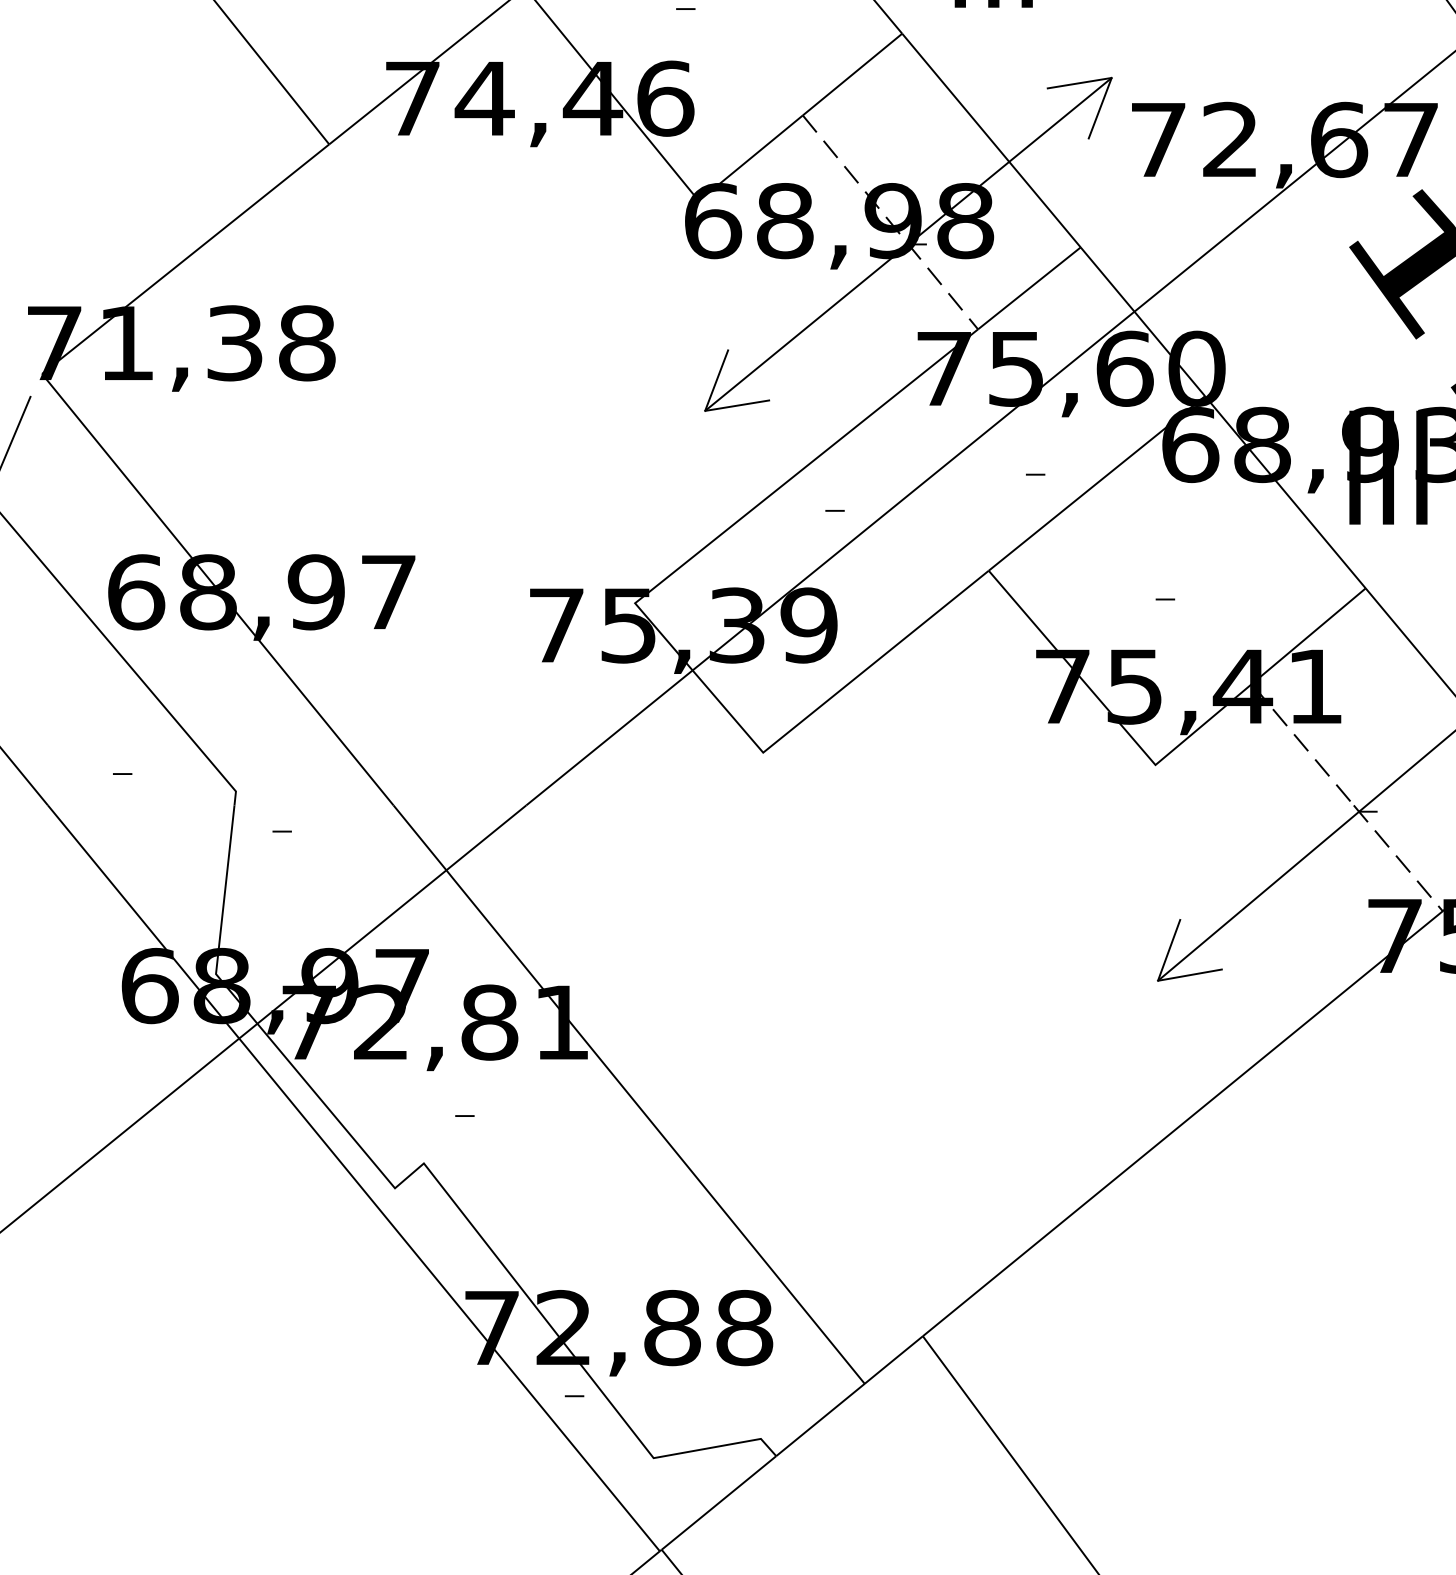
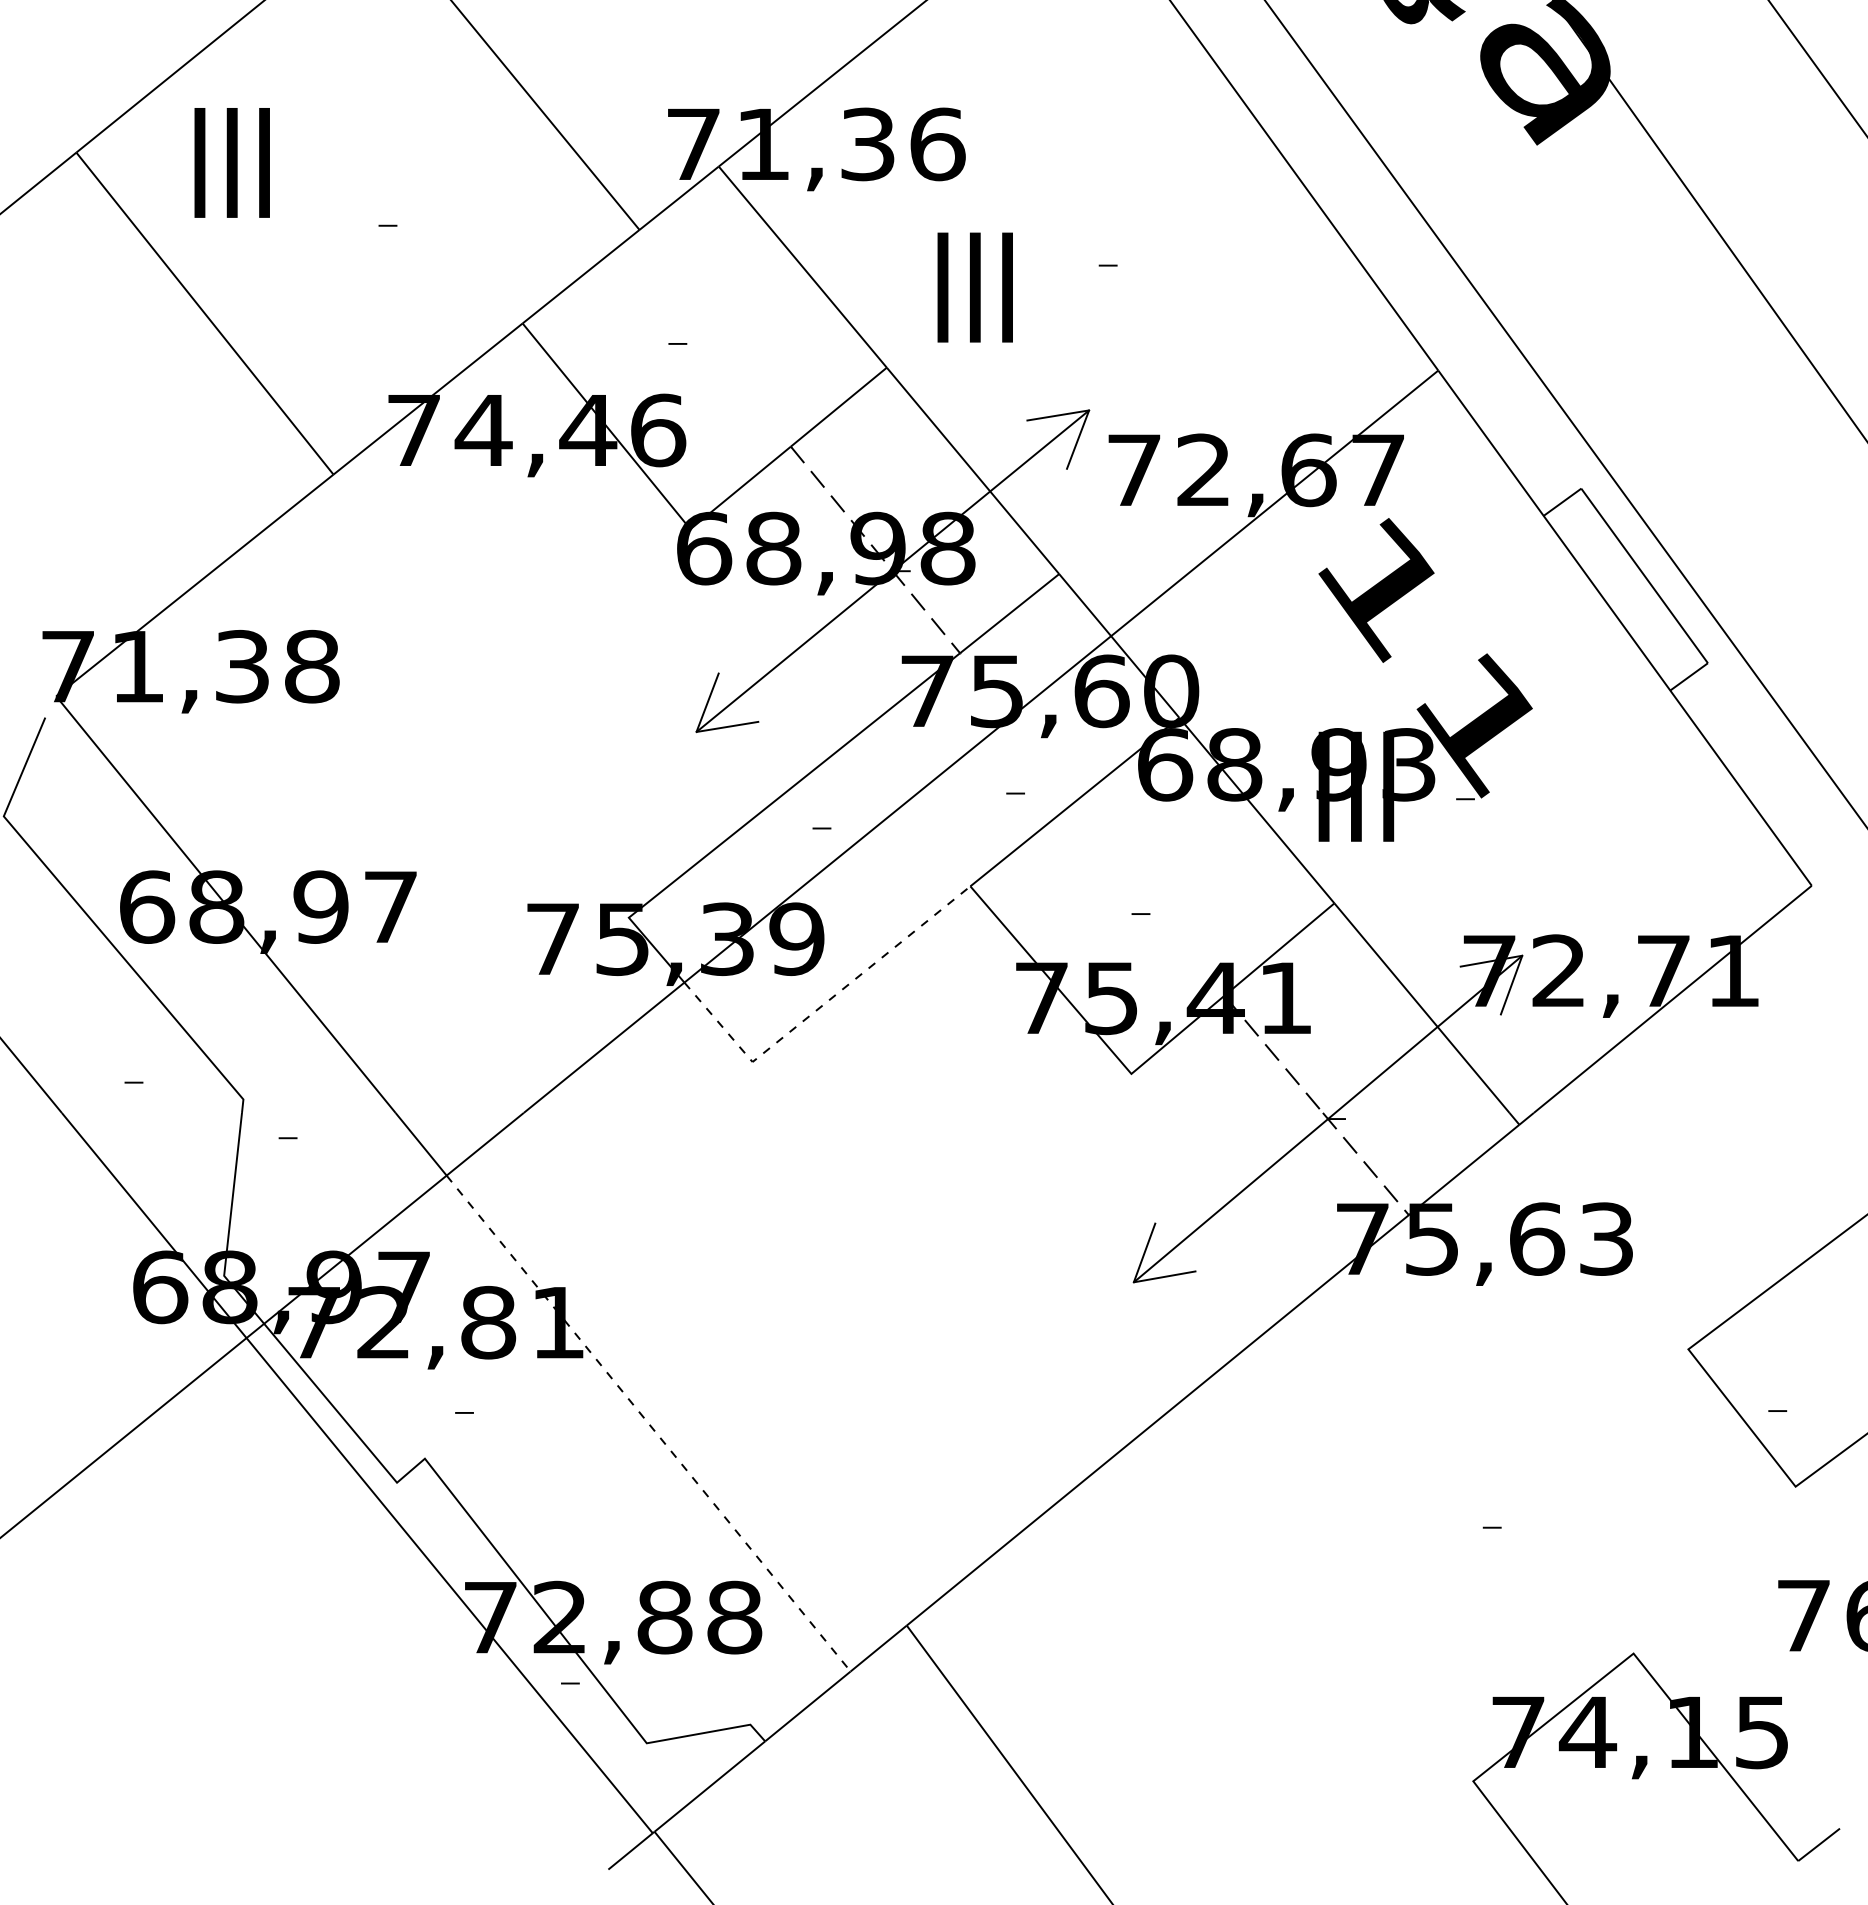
line: (833, 696) -> (820, 1007), solid -> dashed
line: (655, 1126) -> (648, 1423), solid -> dashed

